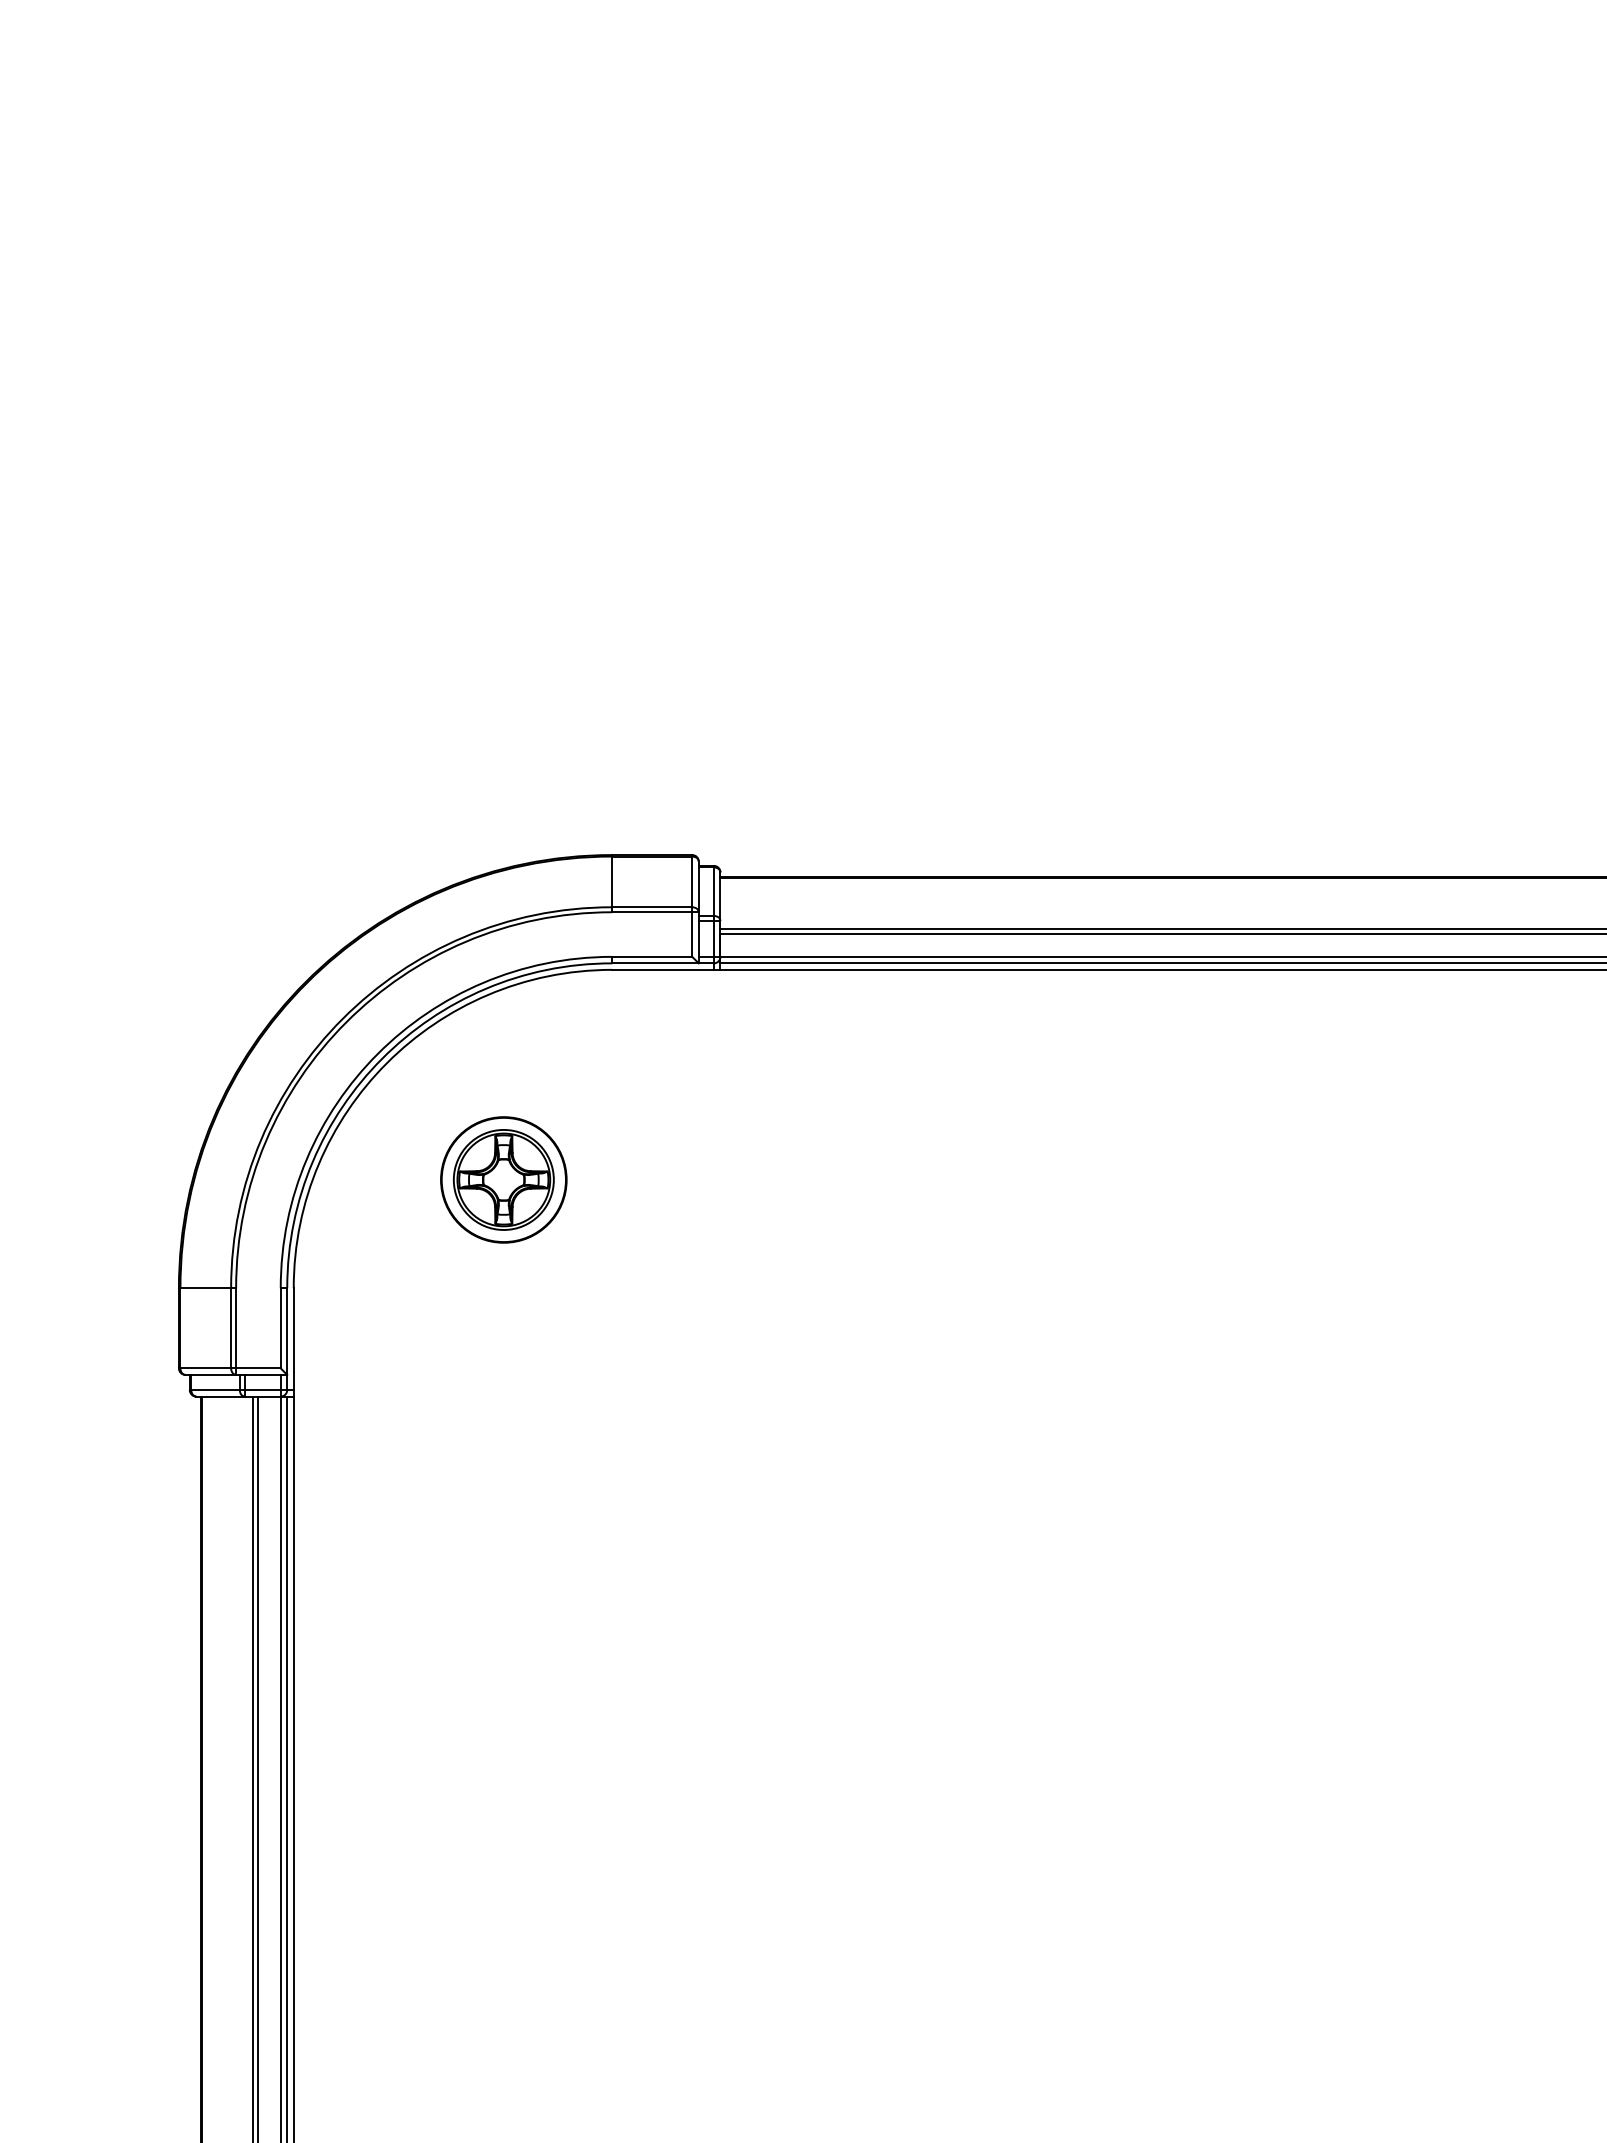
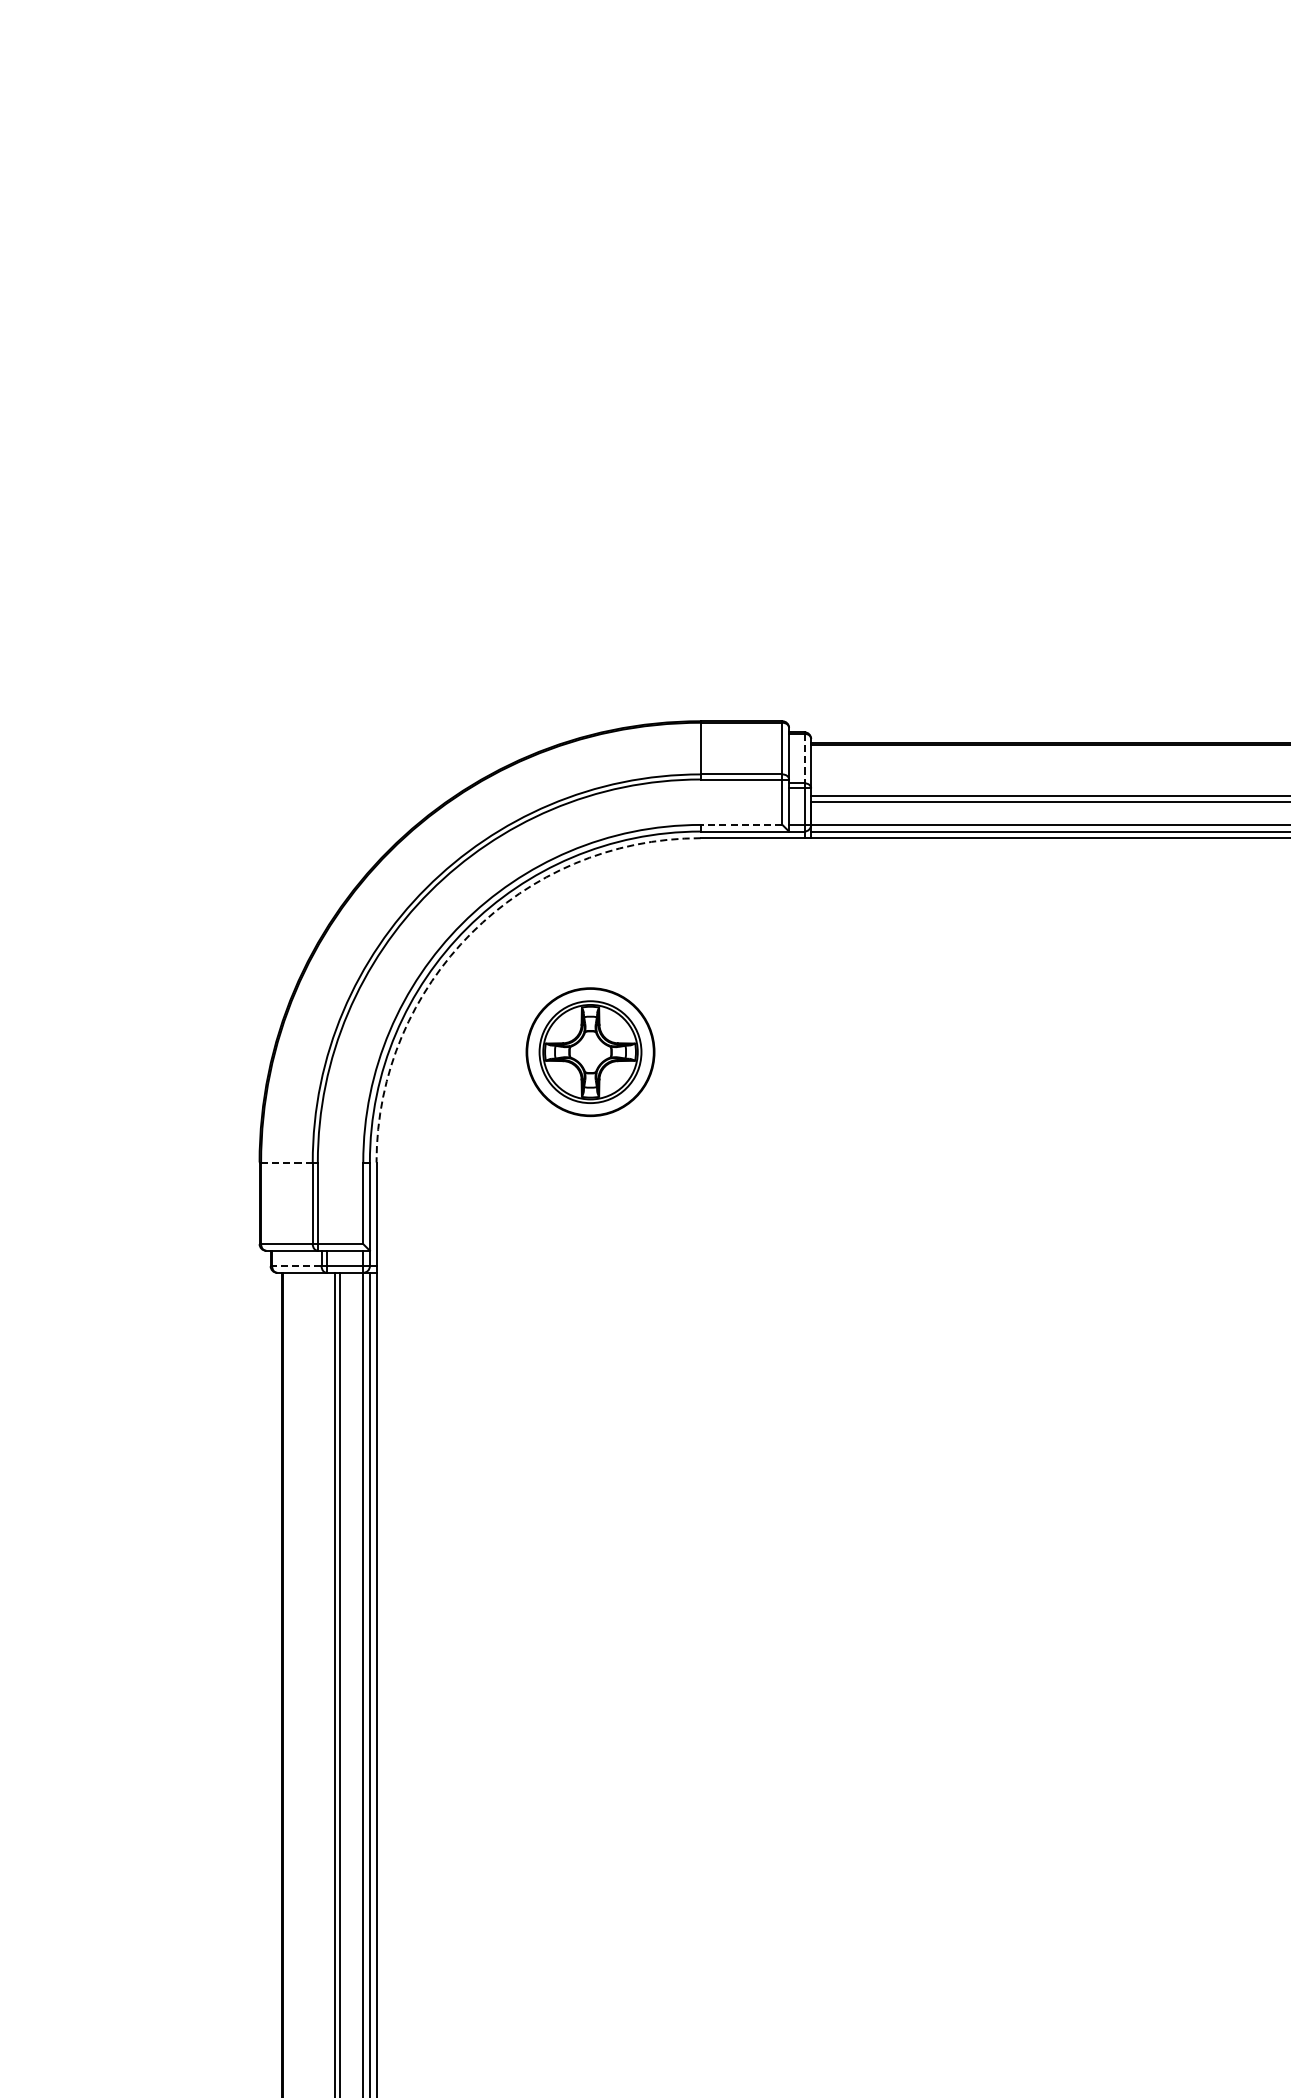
line: (713, 892) -> (804, 759), solid -> dashed
line: (651, 956) -> (740, 824), solid -> dashed
arc: (387, 1063) -> (472, 933), solid -> dashed
line: (205, 1288) -> (286, 1162), solid -> dashed
line: (215, 1390) -> (296, 1266), solid -> dashed

